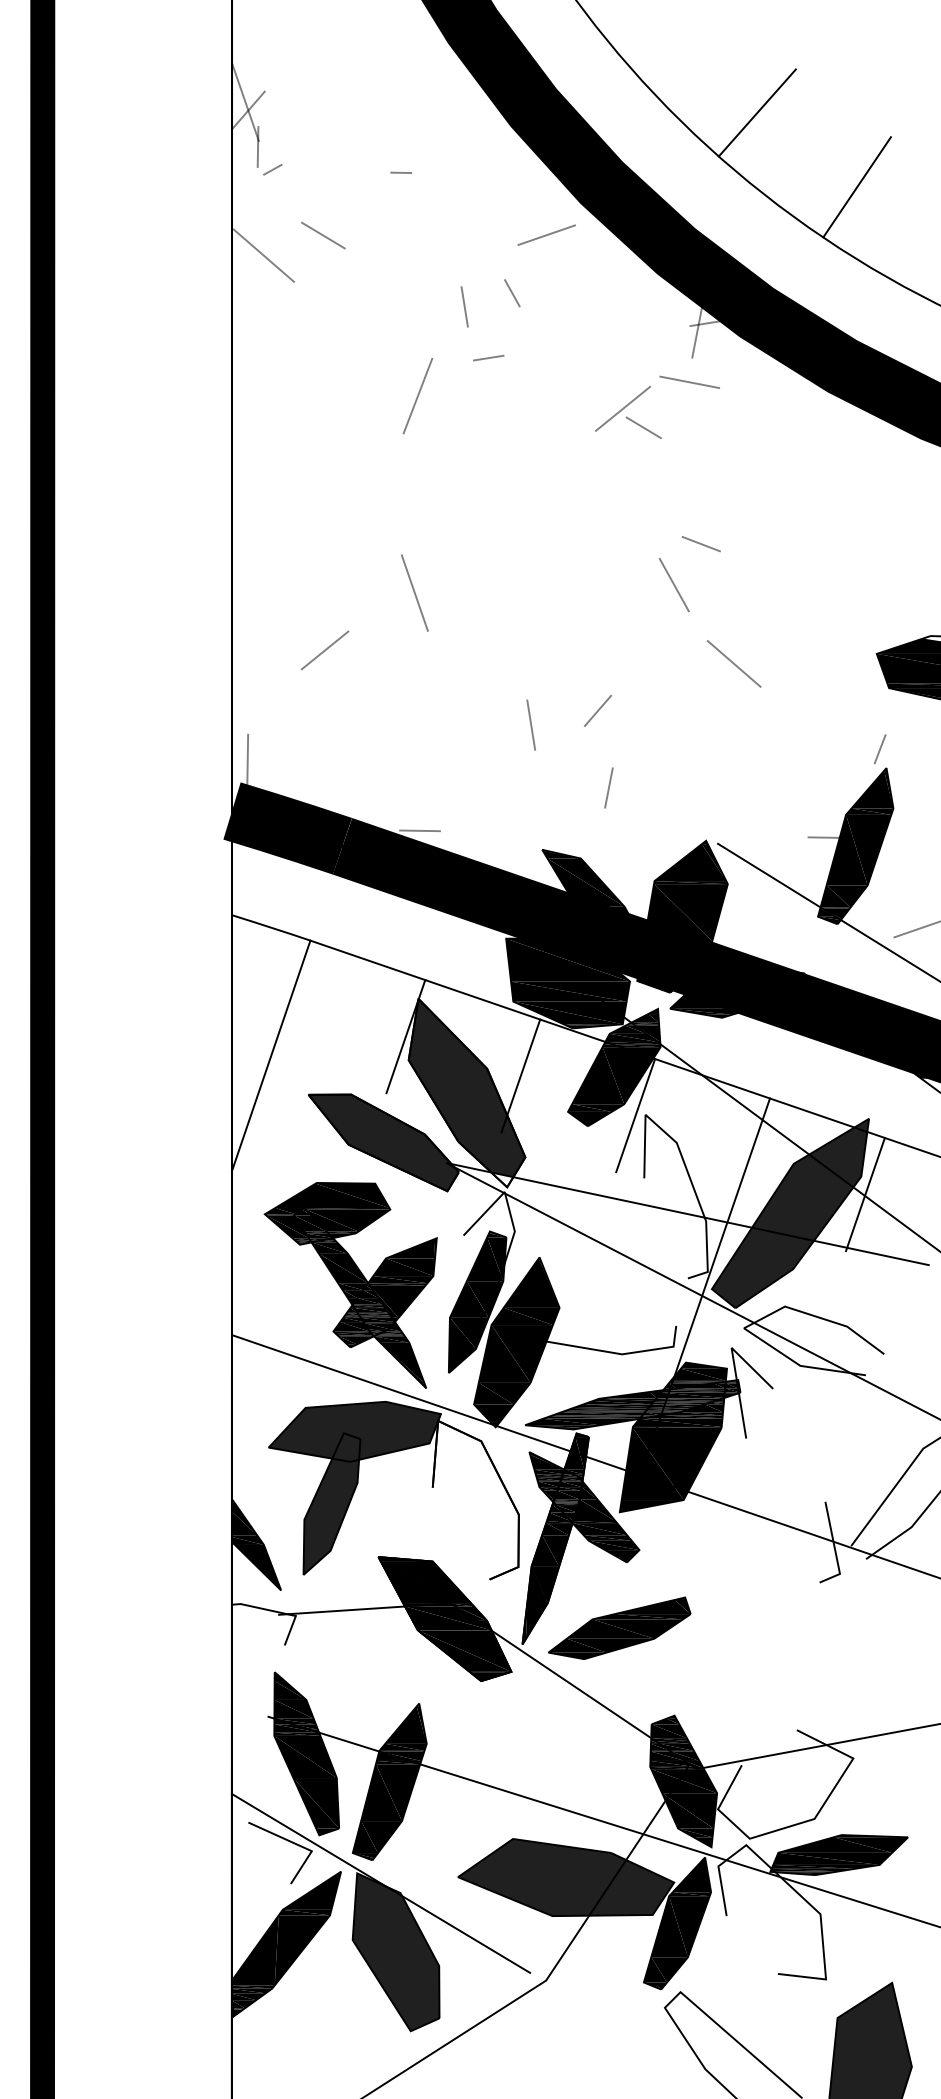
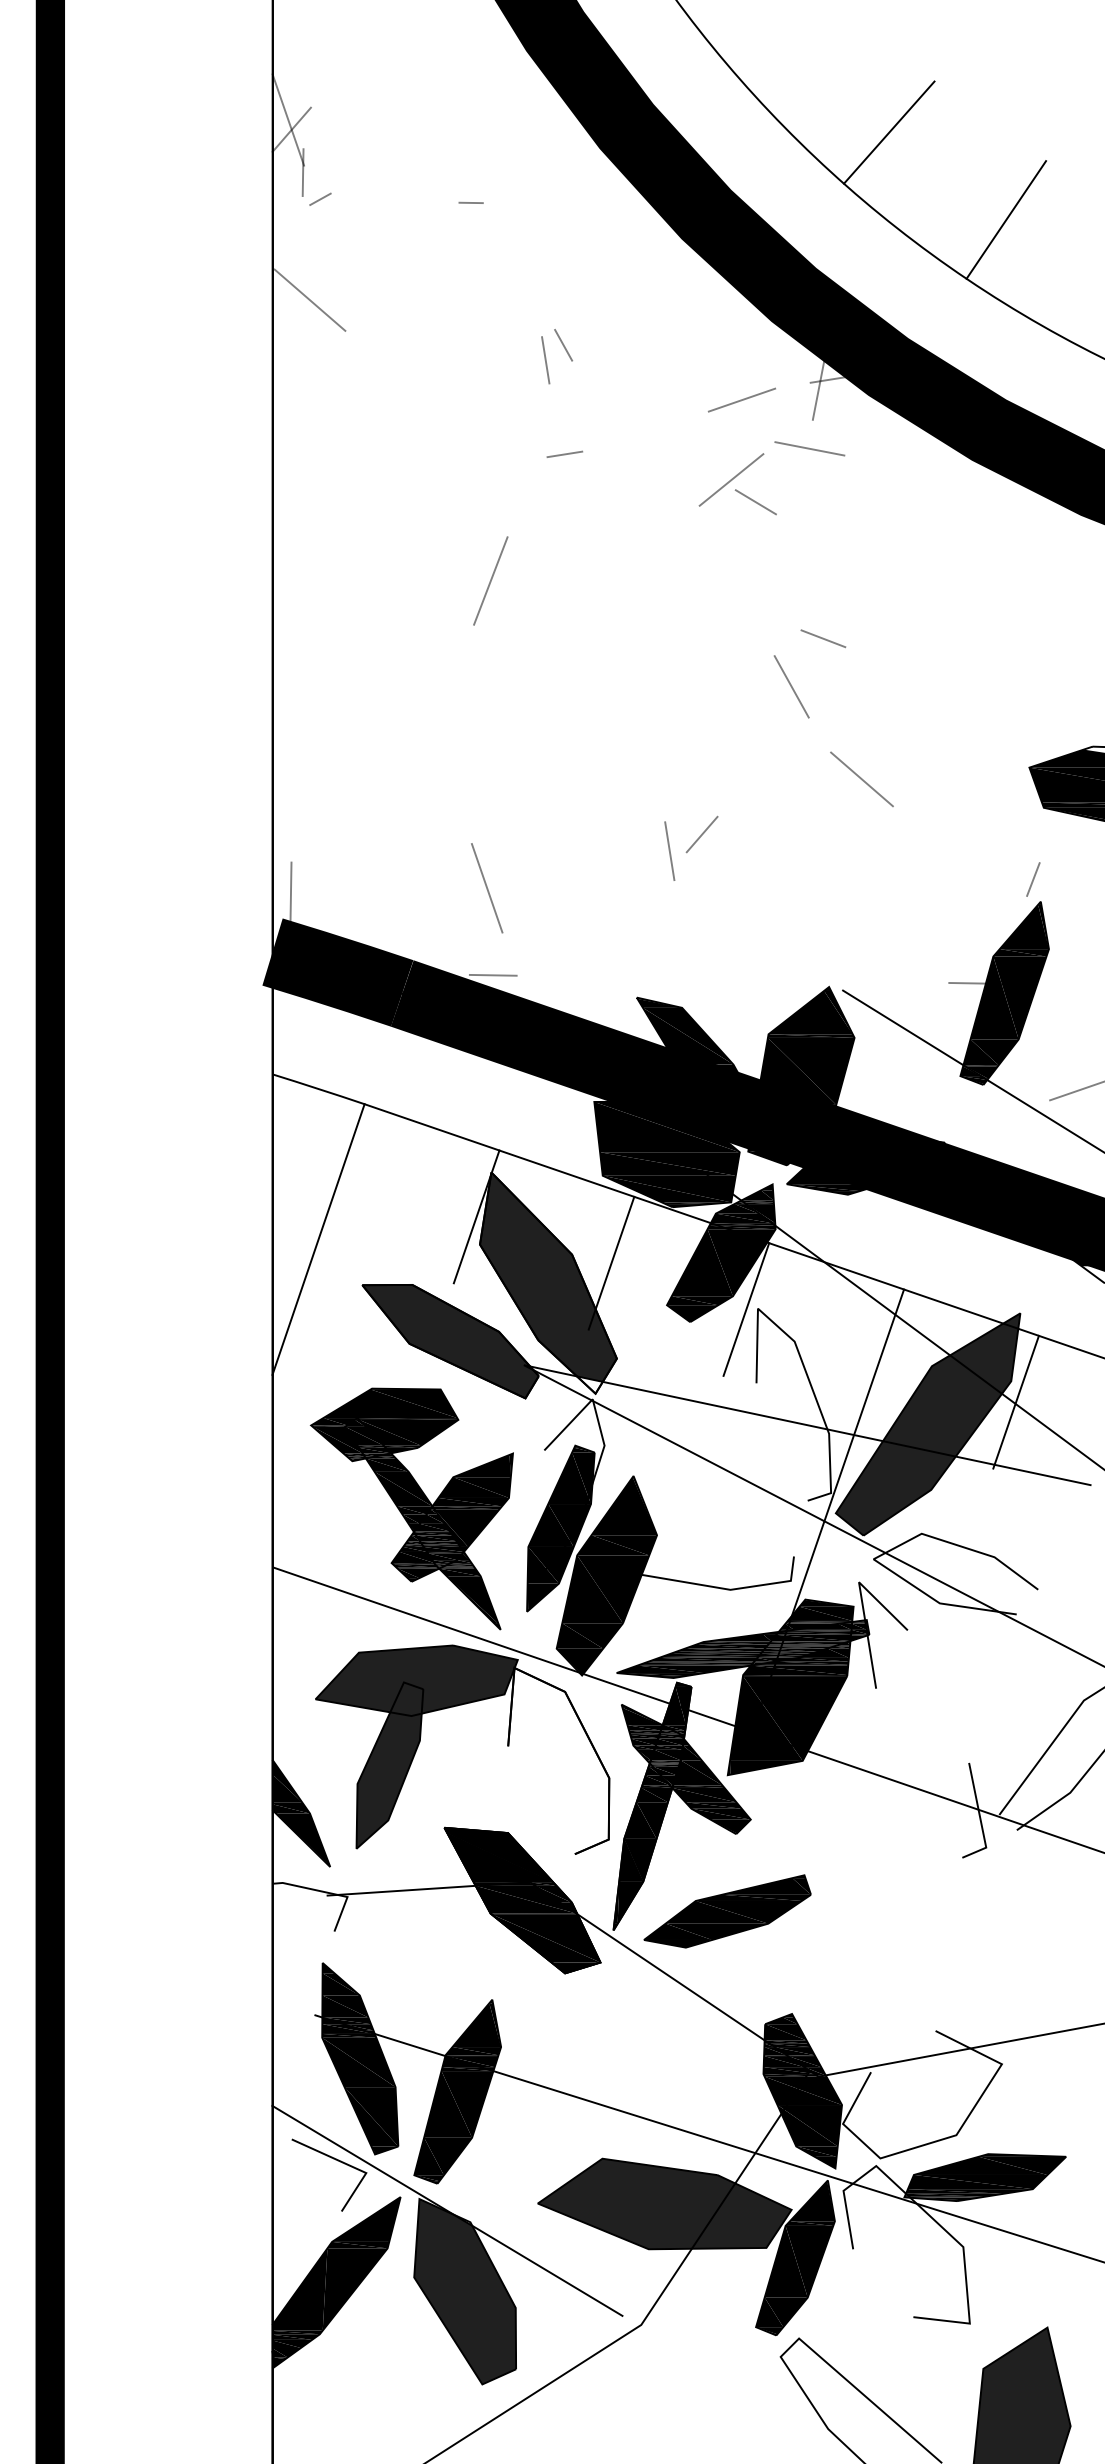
line: (546, 234) -> (741, 399), moved
line: (323, 235) -> (379, 276), removed
line: (512, 293) -> (563, 345), moved
line: (488, 357) -> (564, 453), moved
line: (417, 395) -> (490, 580), moved
line: (415, 593) -> (487, 888), moved
line: (324, 650) -> (381, 763), removed
line: (530, 724) -> (669, 850), moved
line: (608, 788) -> (714, 925), removed

